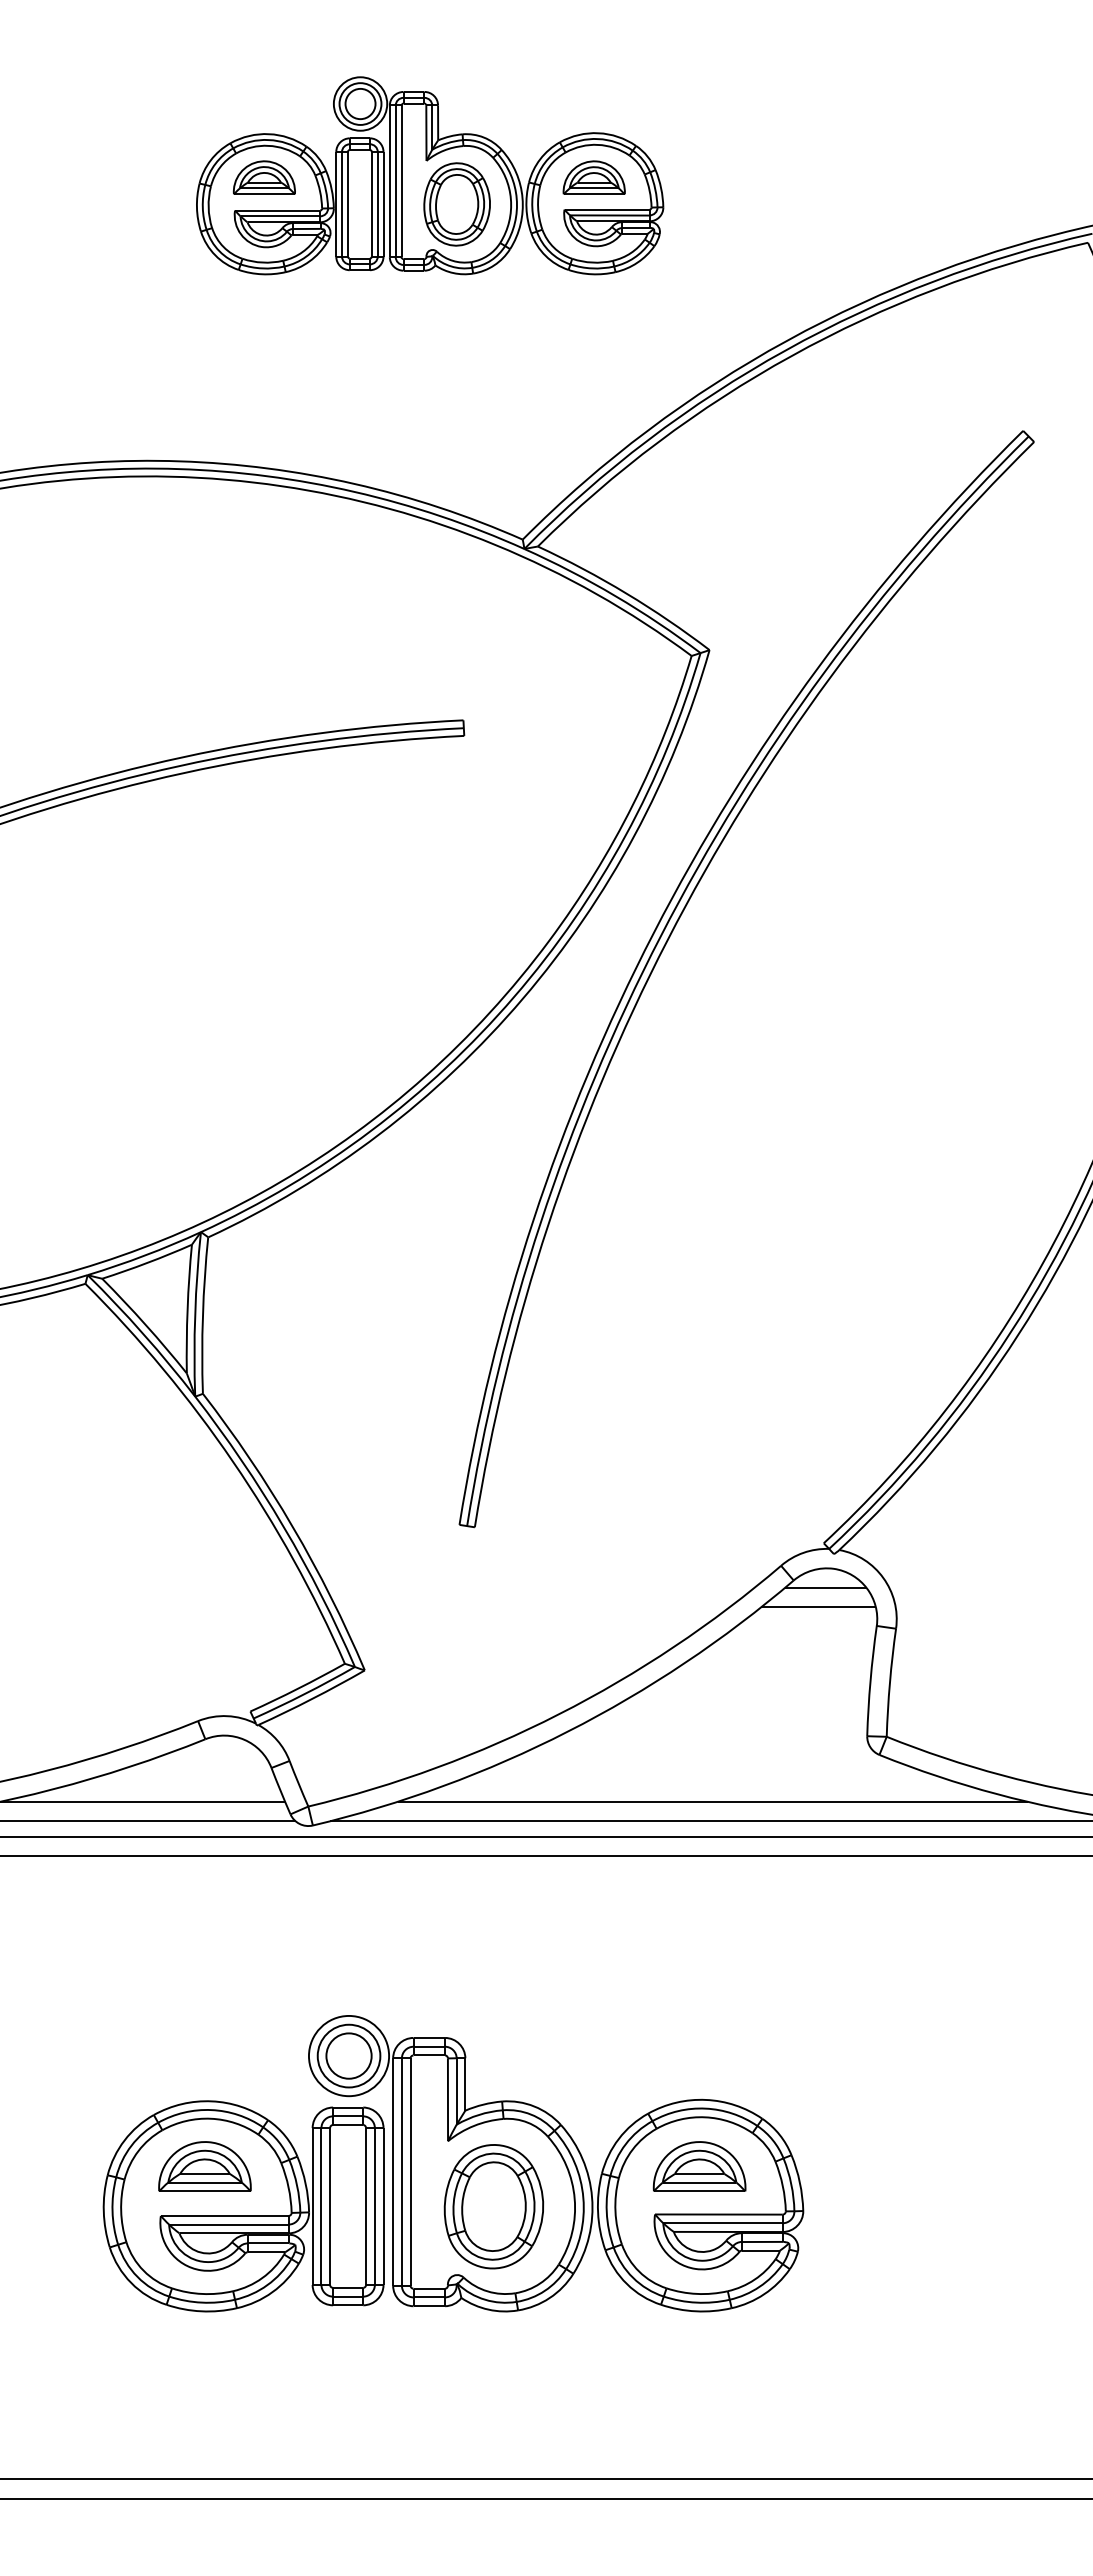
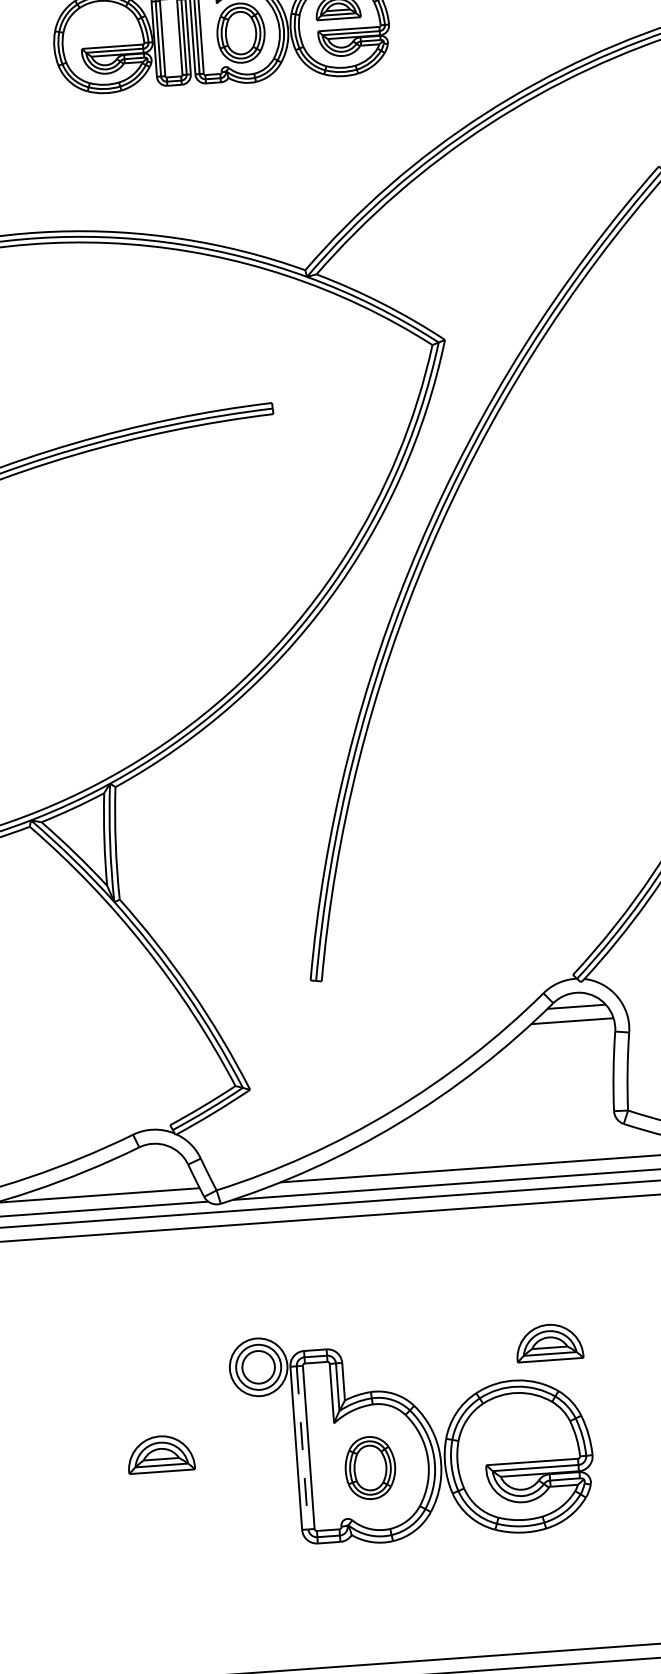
part: (263, 177) -> (100, 23), removed
part: (699, 2166) -> (549, 1342), moved
line: (401, 2172) -> (302, 1448), solid -> dashed
part: (243, 2206) -> (190, 1480), removed
part: (493, 2206) -> (370, 1467), size x0.7

